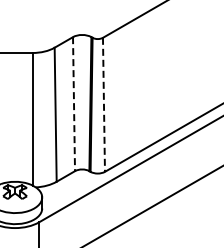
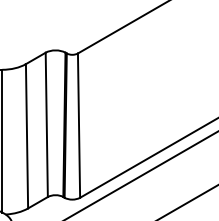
line: (74, 104) -> (47, 125), dashed -> solid
line: (103, 105) -> (78, 126), dashed -> solid

